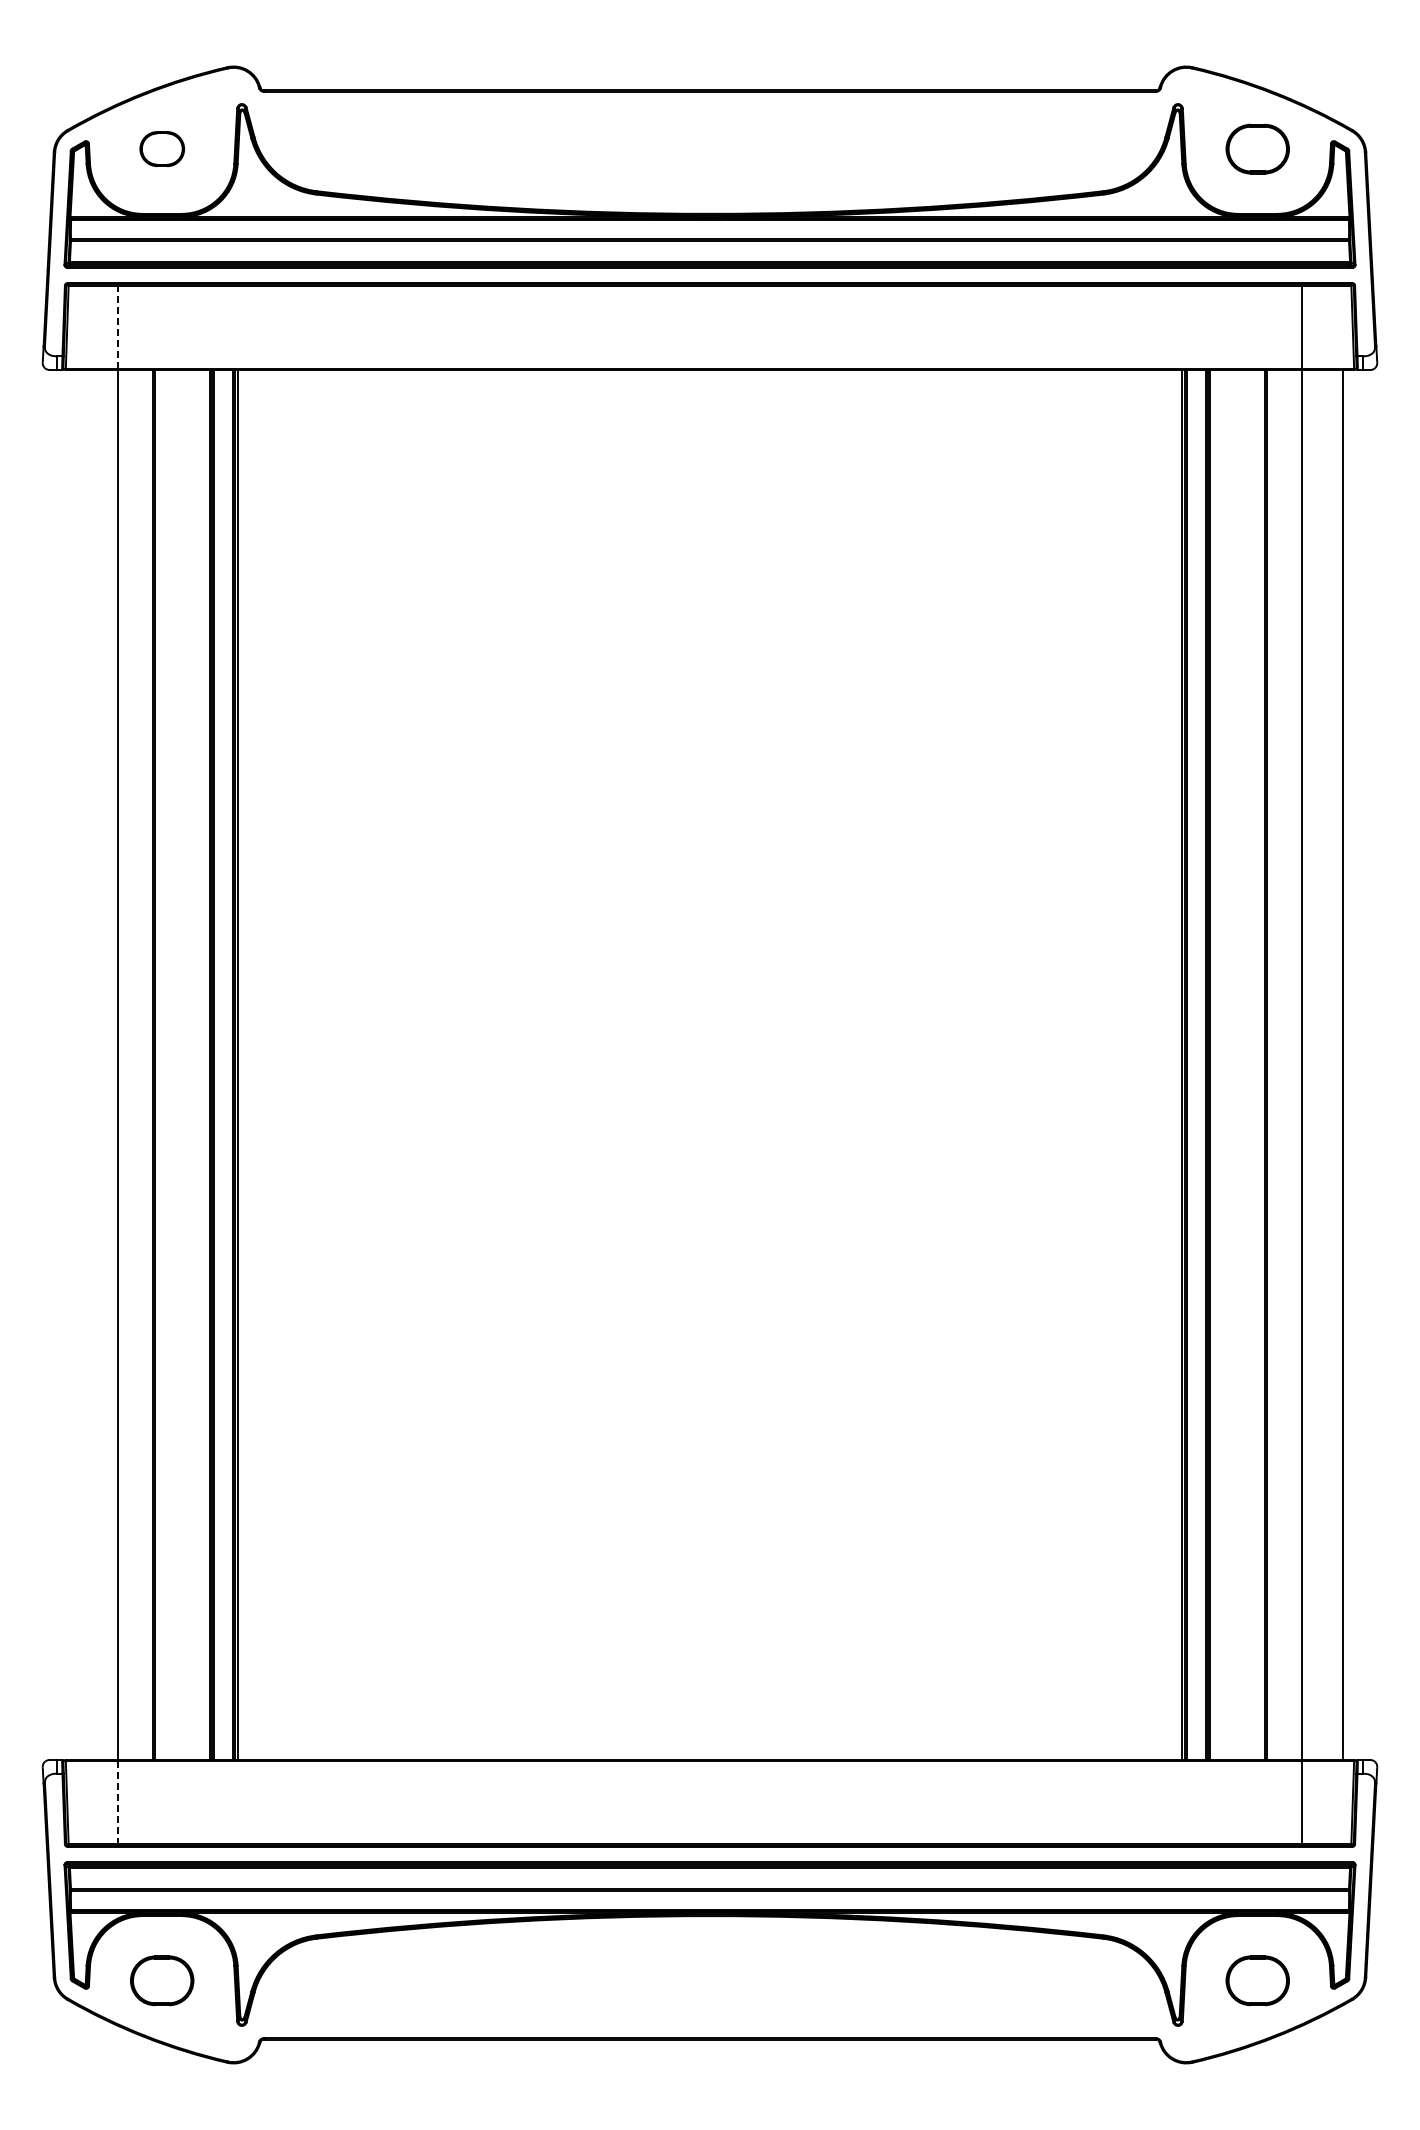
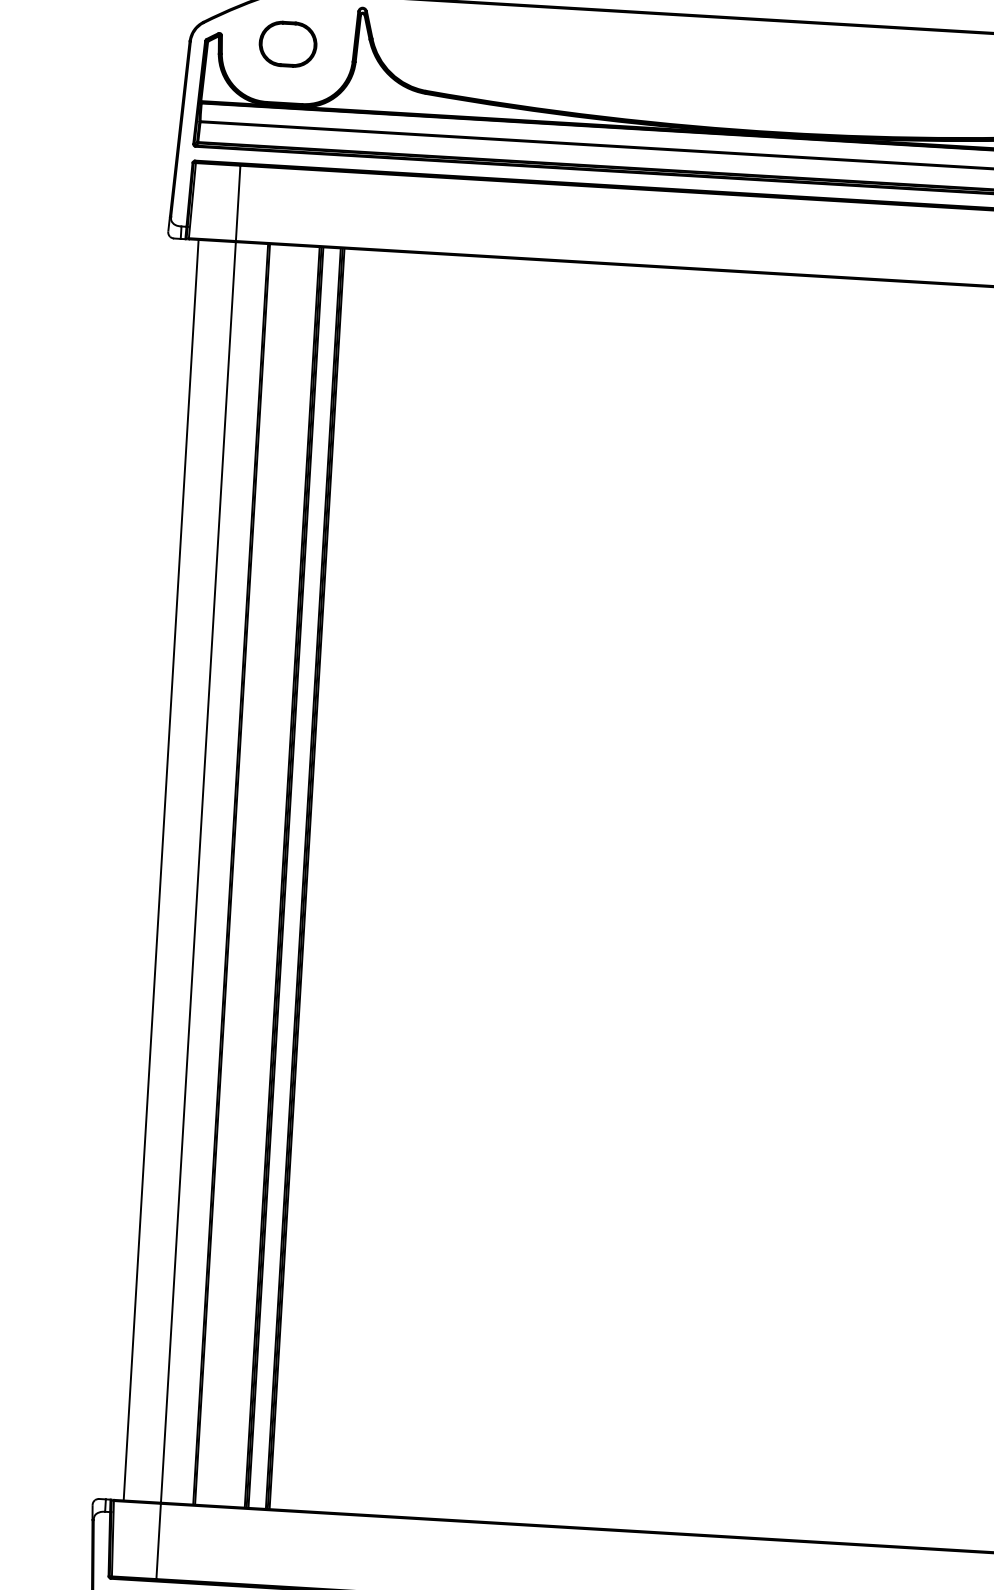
part: (162, 148) -> (288, 43), size x1.43
line: (117, 326) -> (238, 202), dashed -> solid
line: (76, 1064) -> (161, 869), added
line: (117, 1803) -> (158, 1542), dashed -> solid

